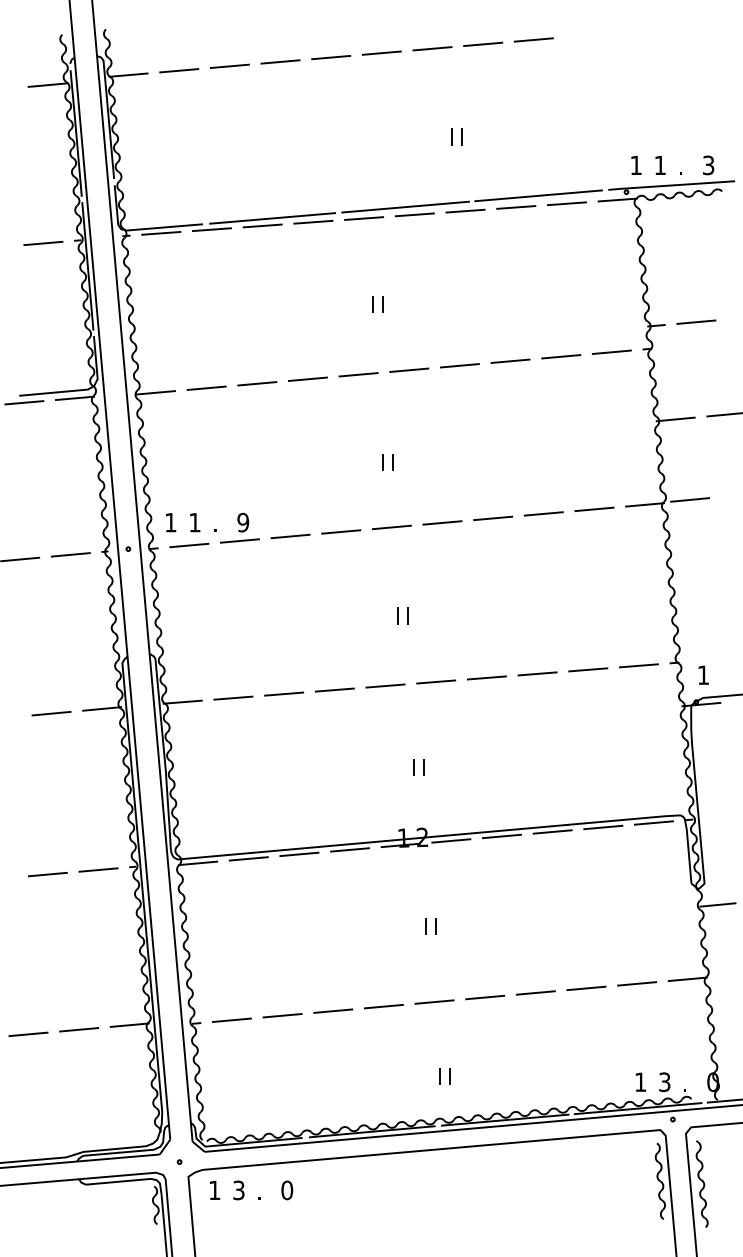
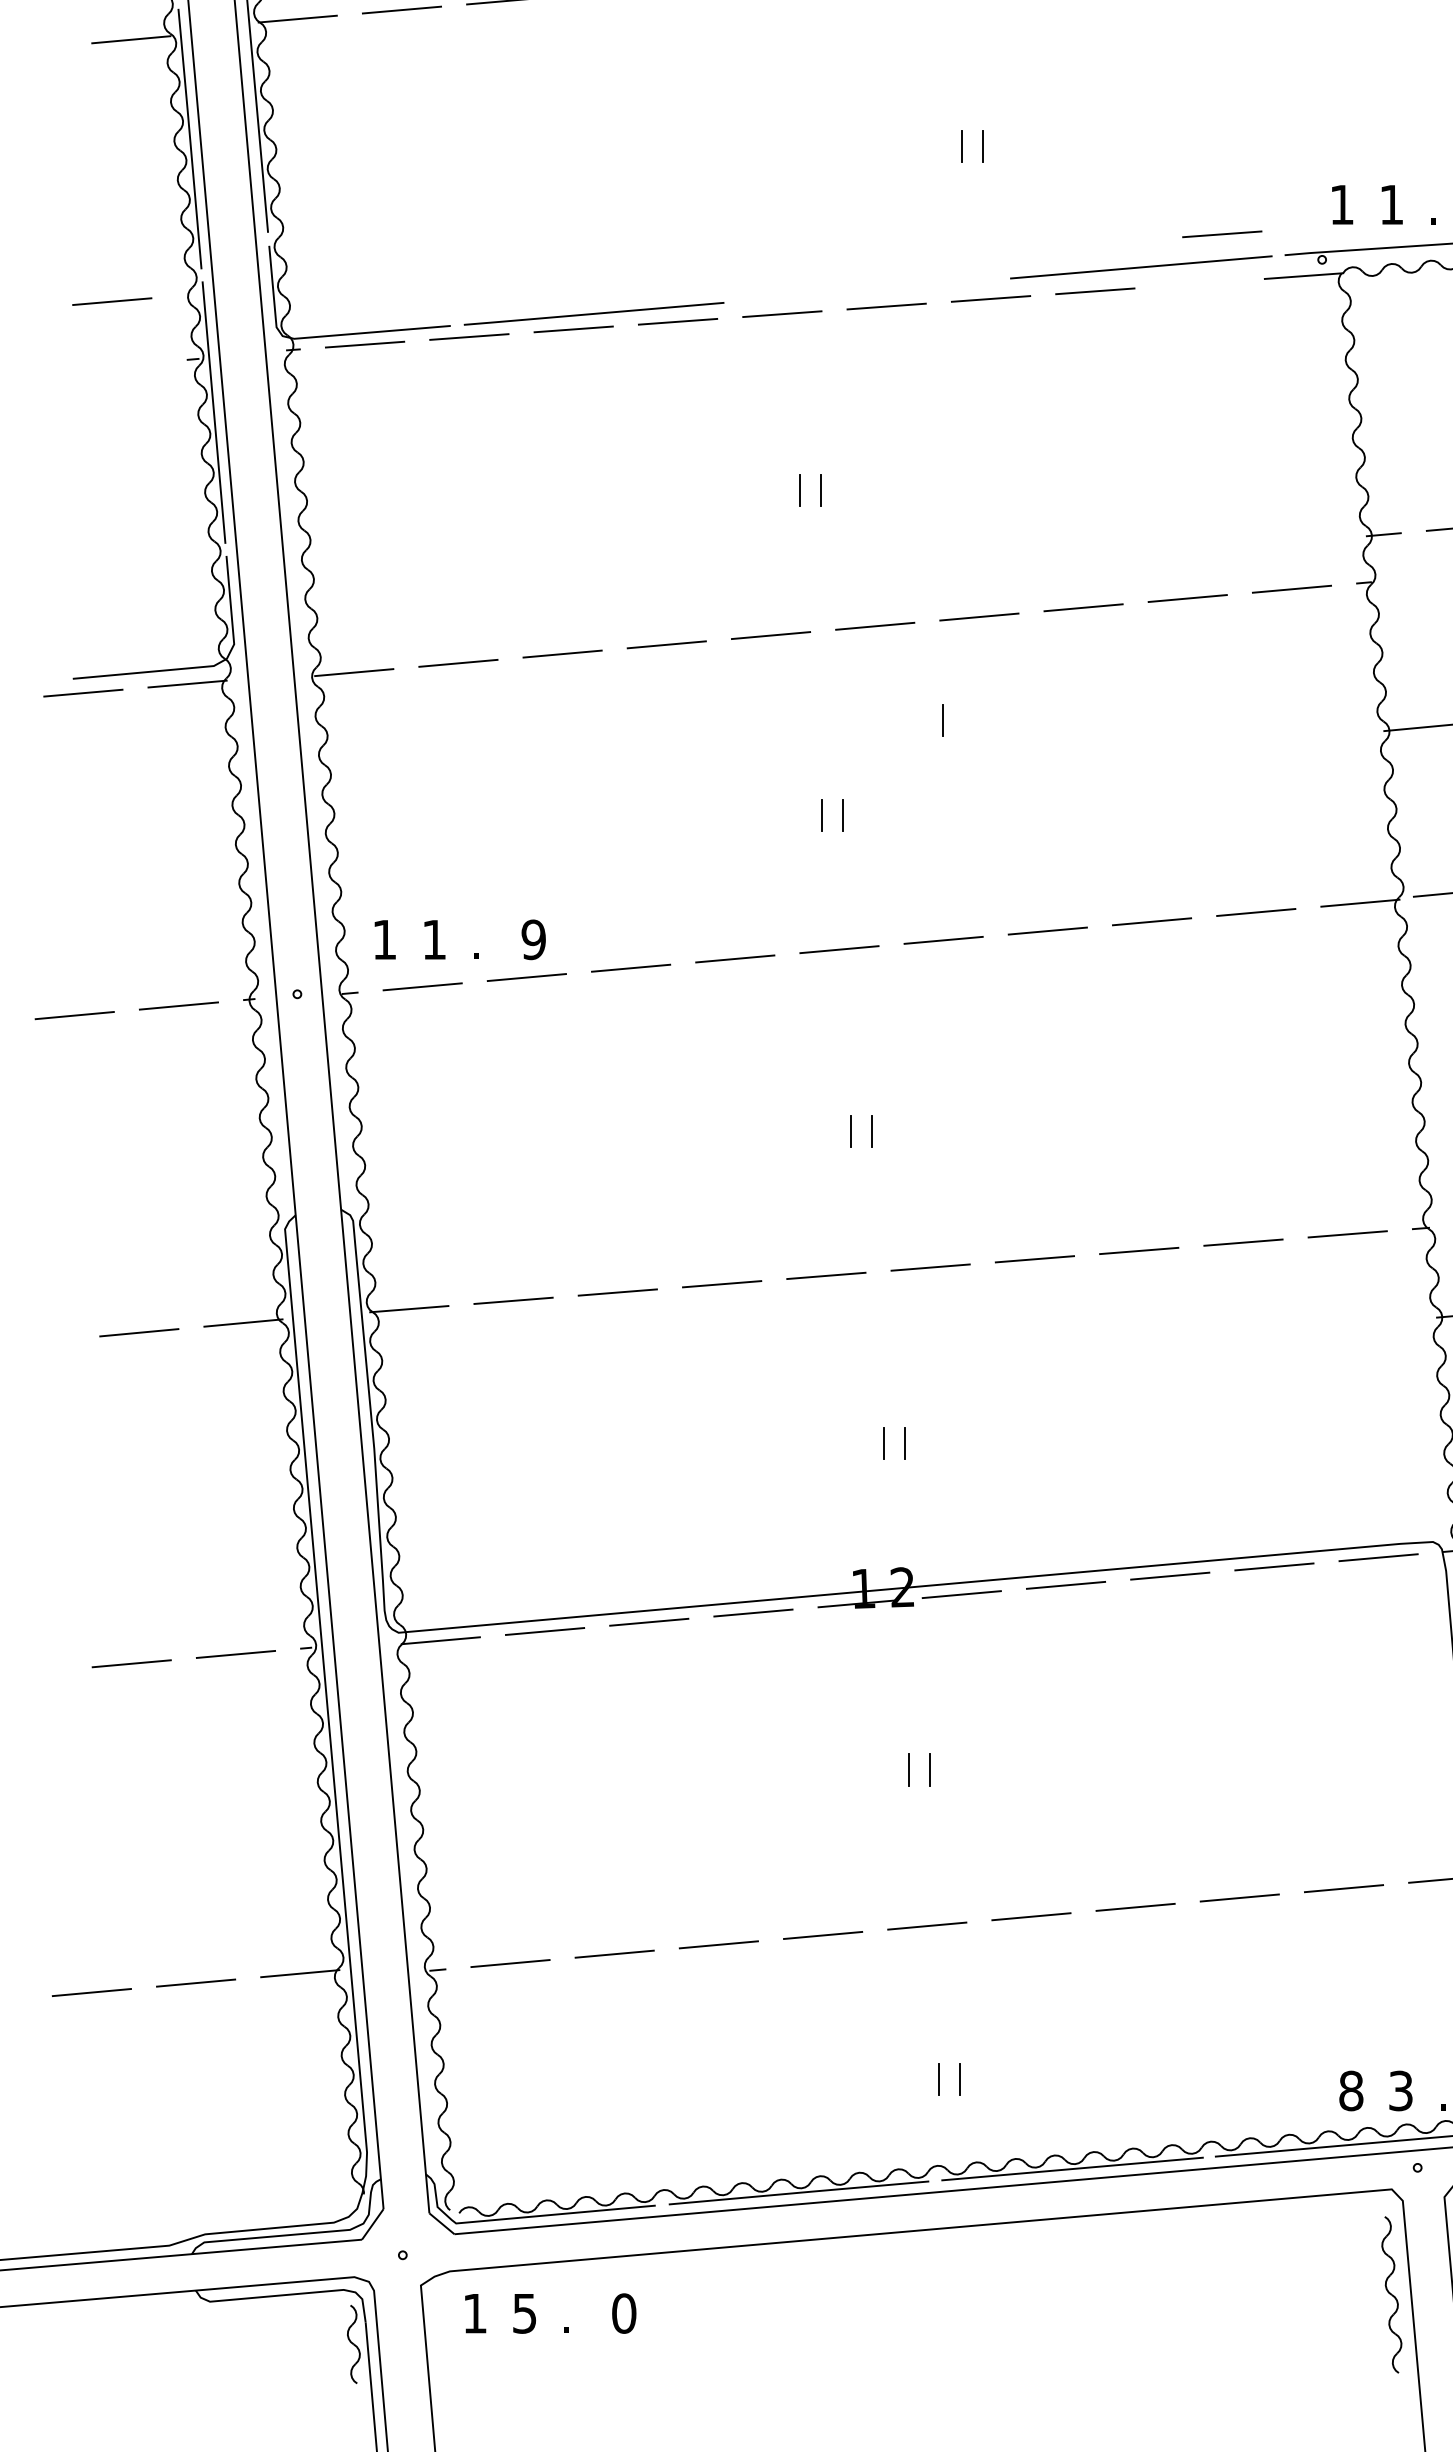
line: (566, 203) -> (1221, 233), moved
line: (405, 206) -> (867, 289), removed
line: (43, 242) -> (112, 299), moved
line: (441, 416) -> (941, 721), added
text: (640, 1082) -> (1350, 2091), 1 -> 8
text: (238, 1189) -> (523, 2311), 3 -> 5

